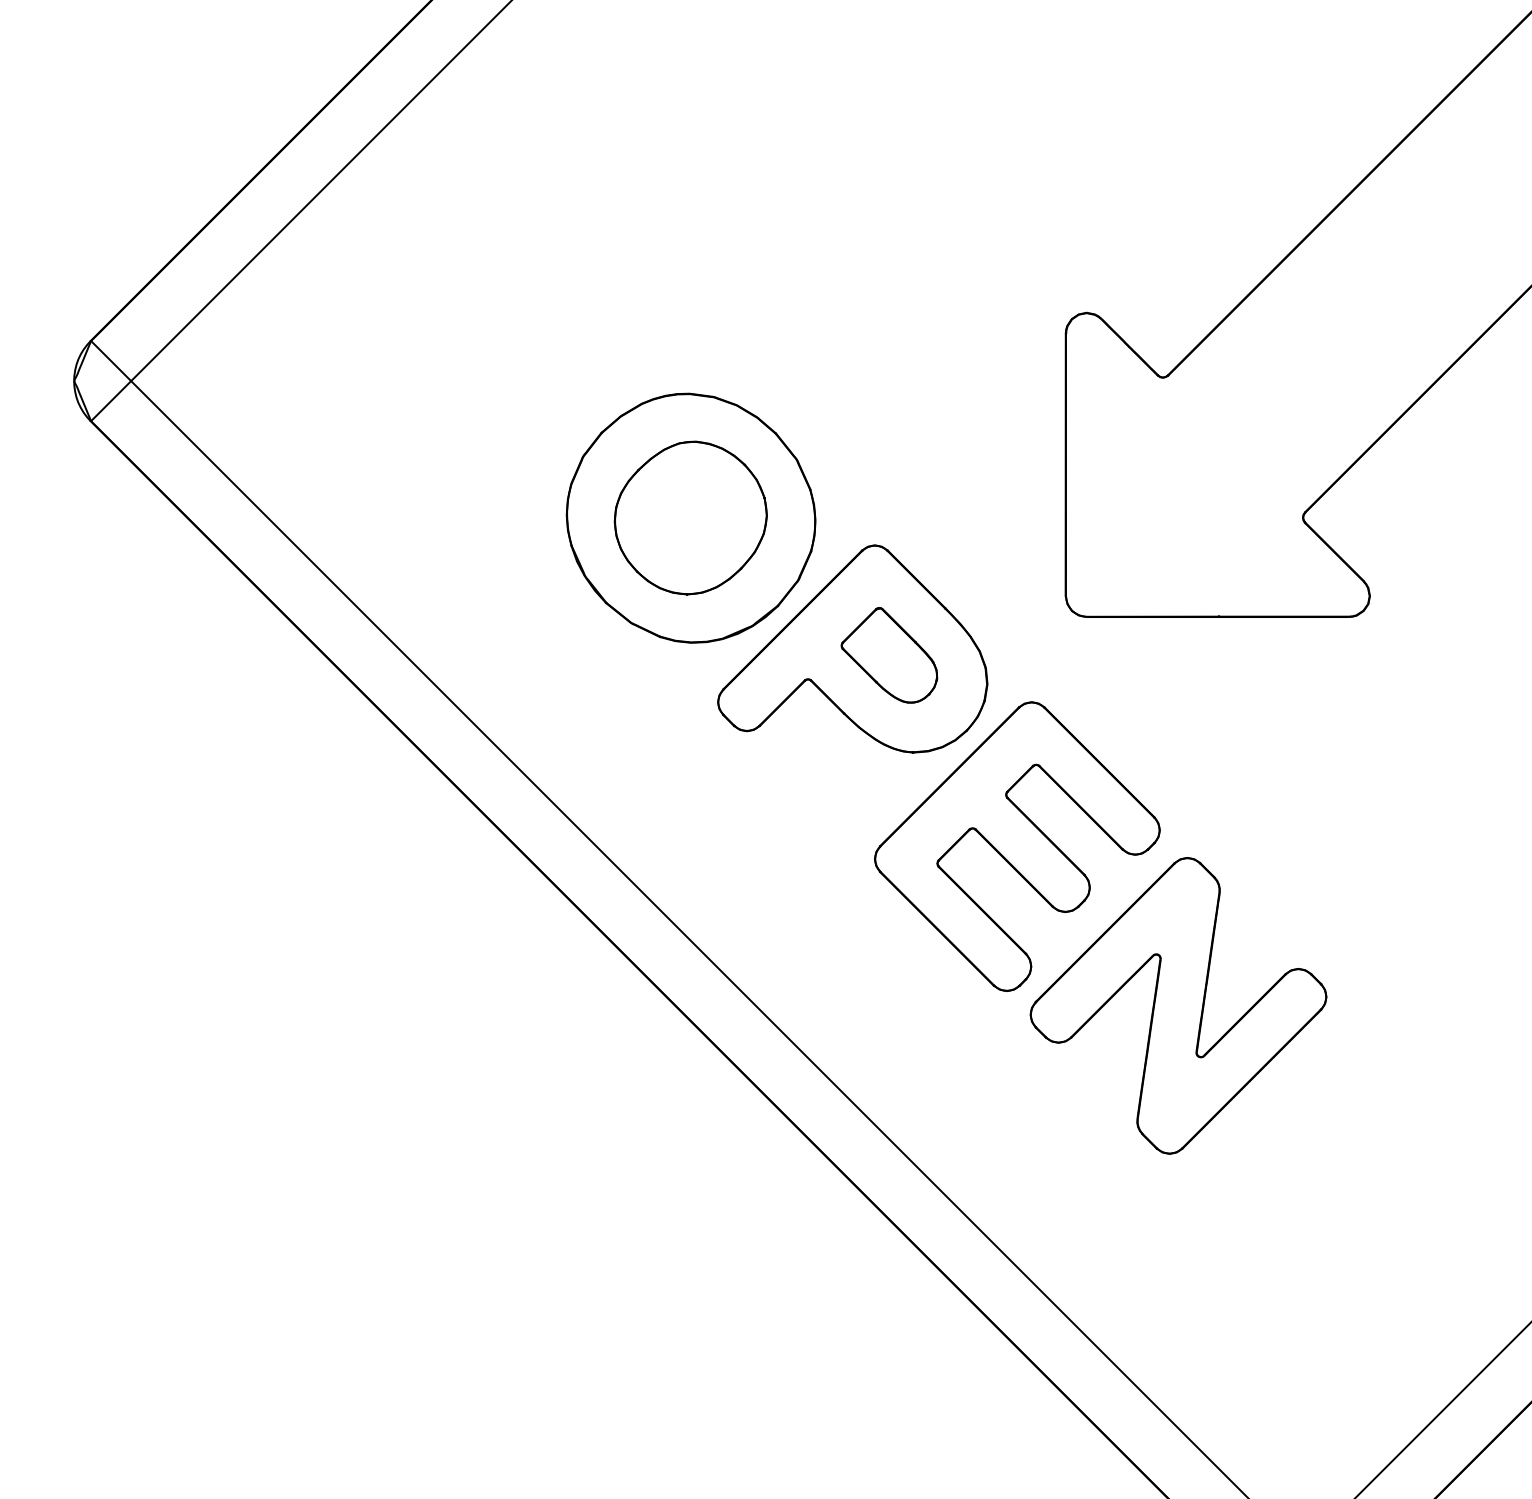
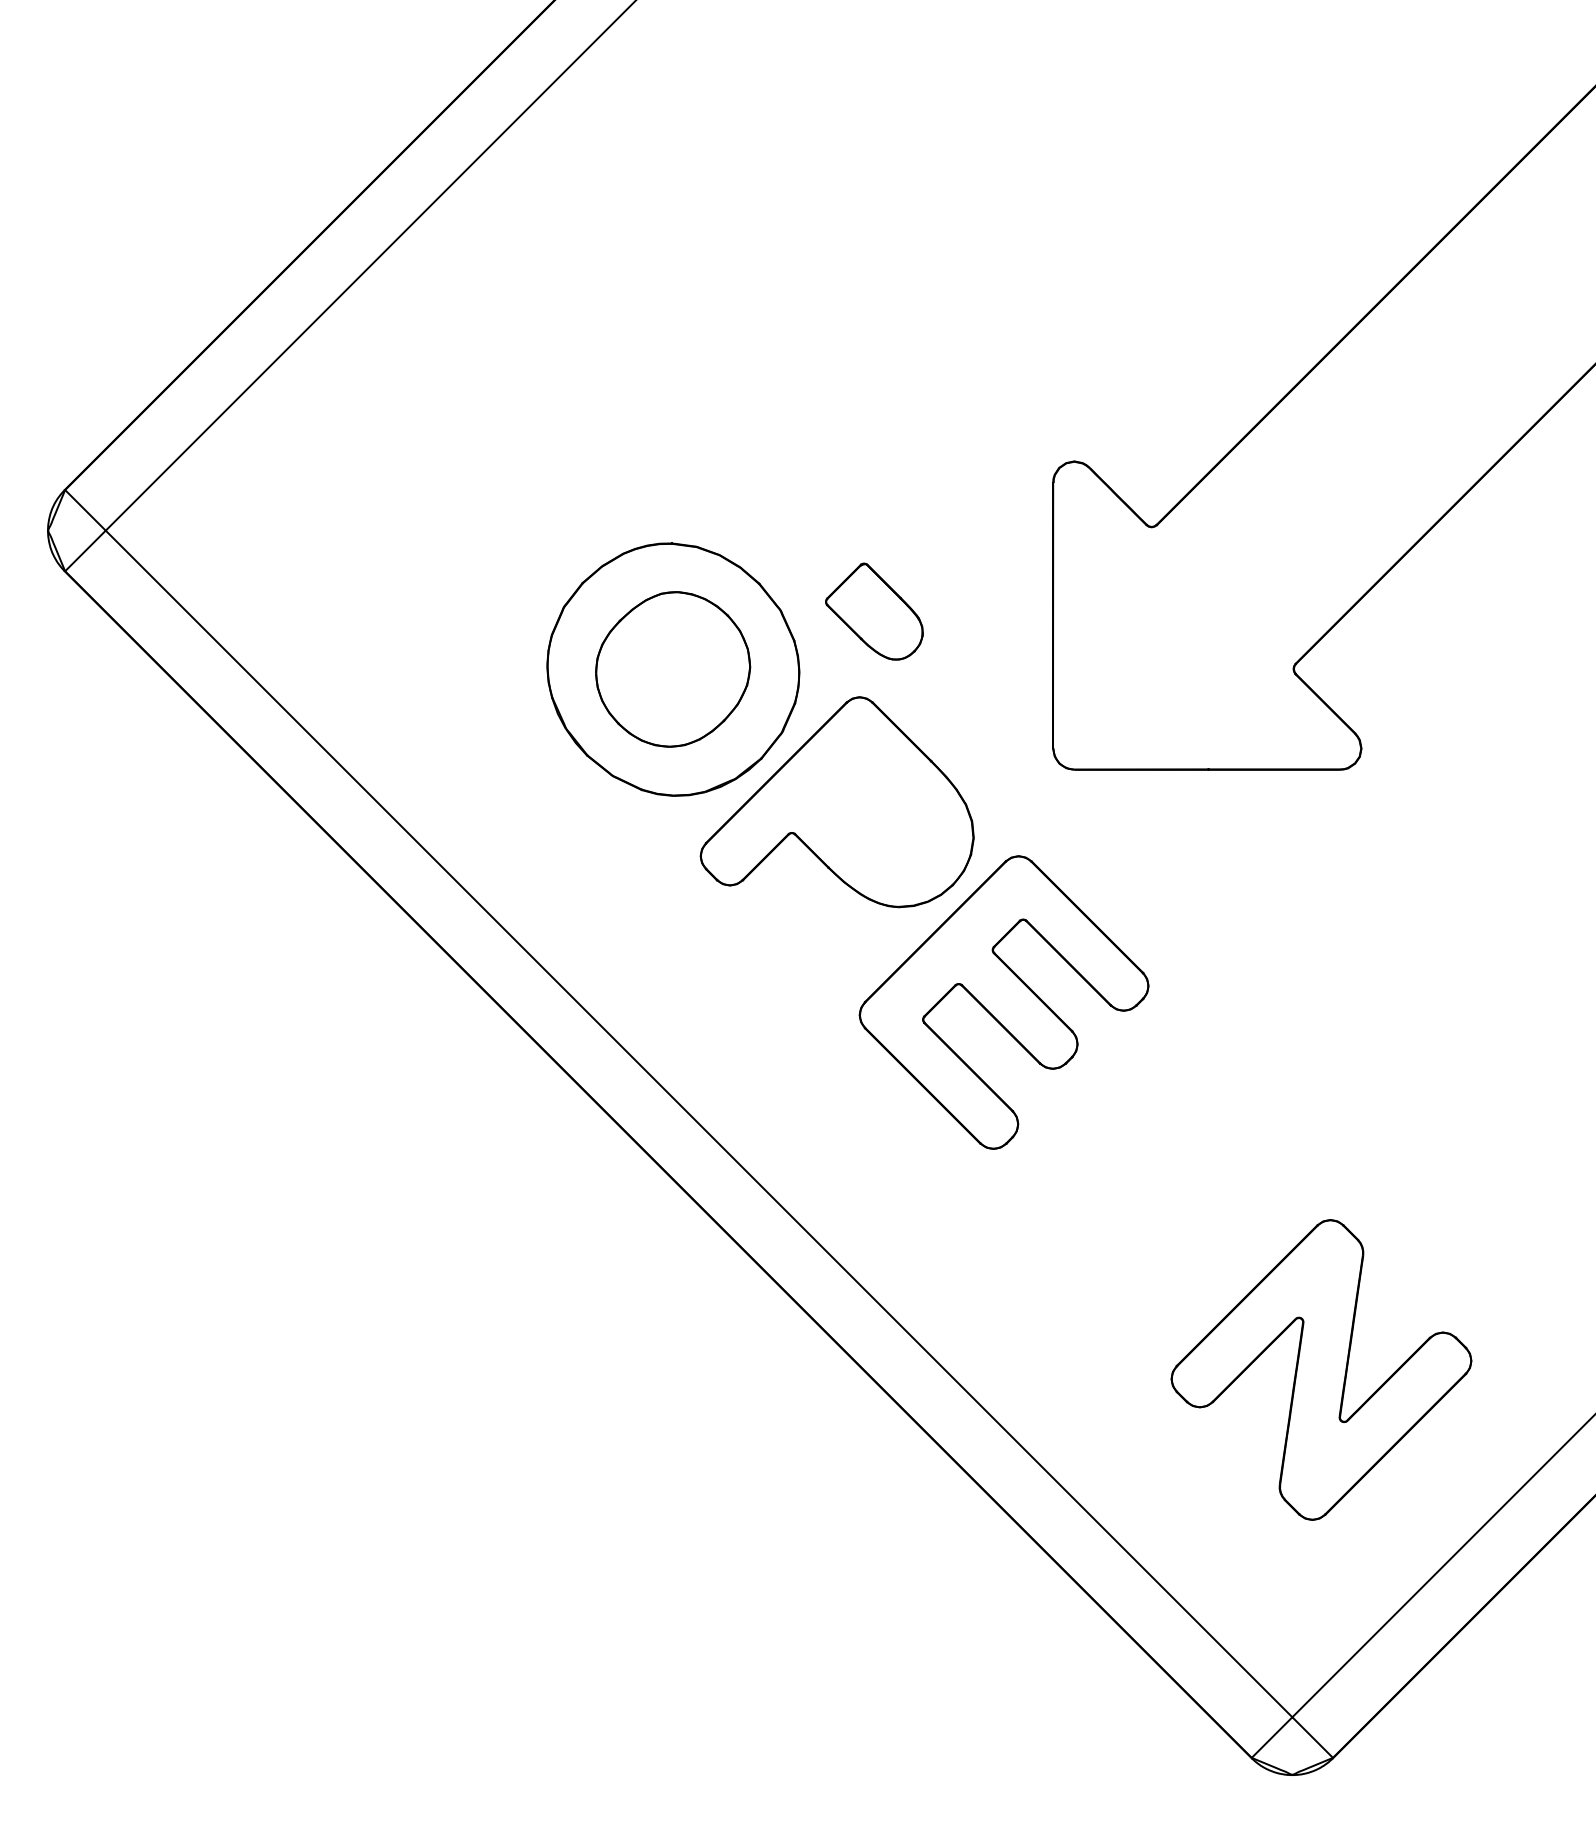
part: (889, 655) -> (874, 611), moved
part: (1178, 1005) -> (1321, 1369), moved

